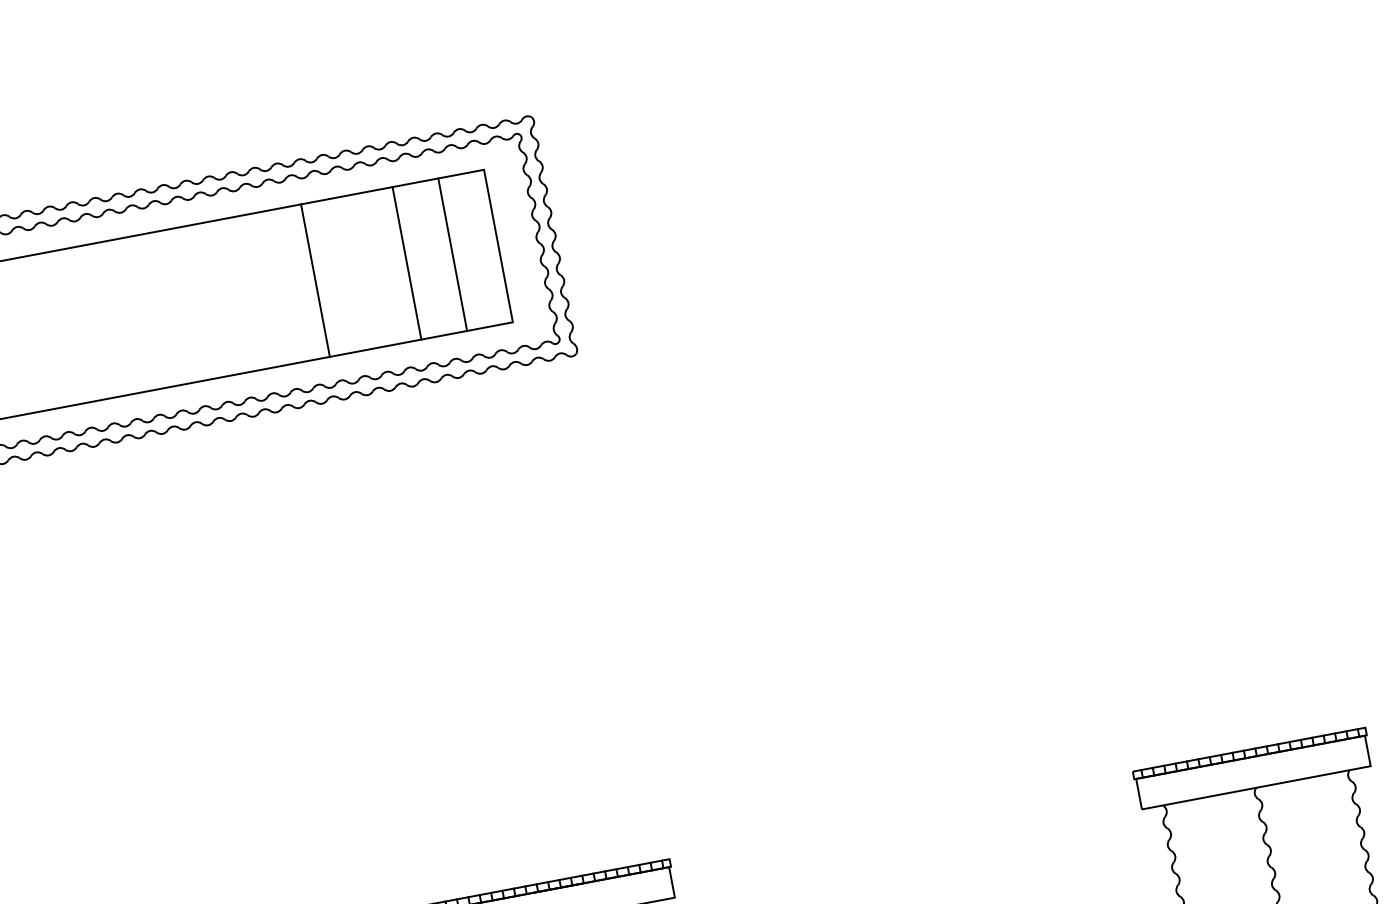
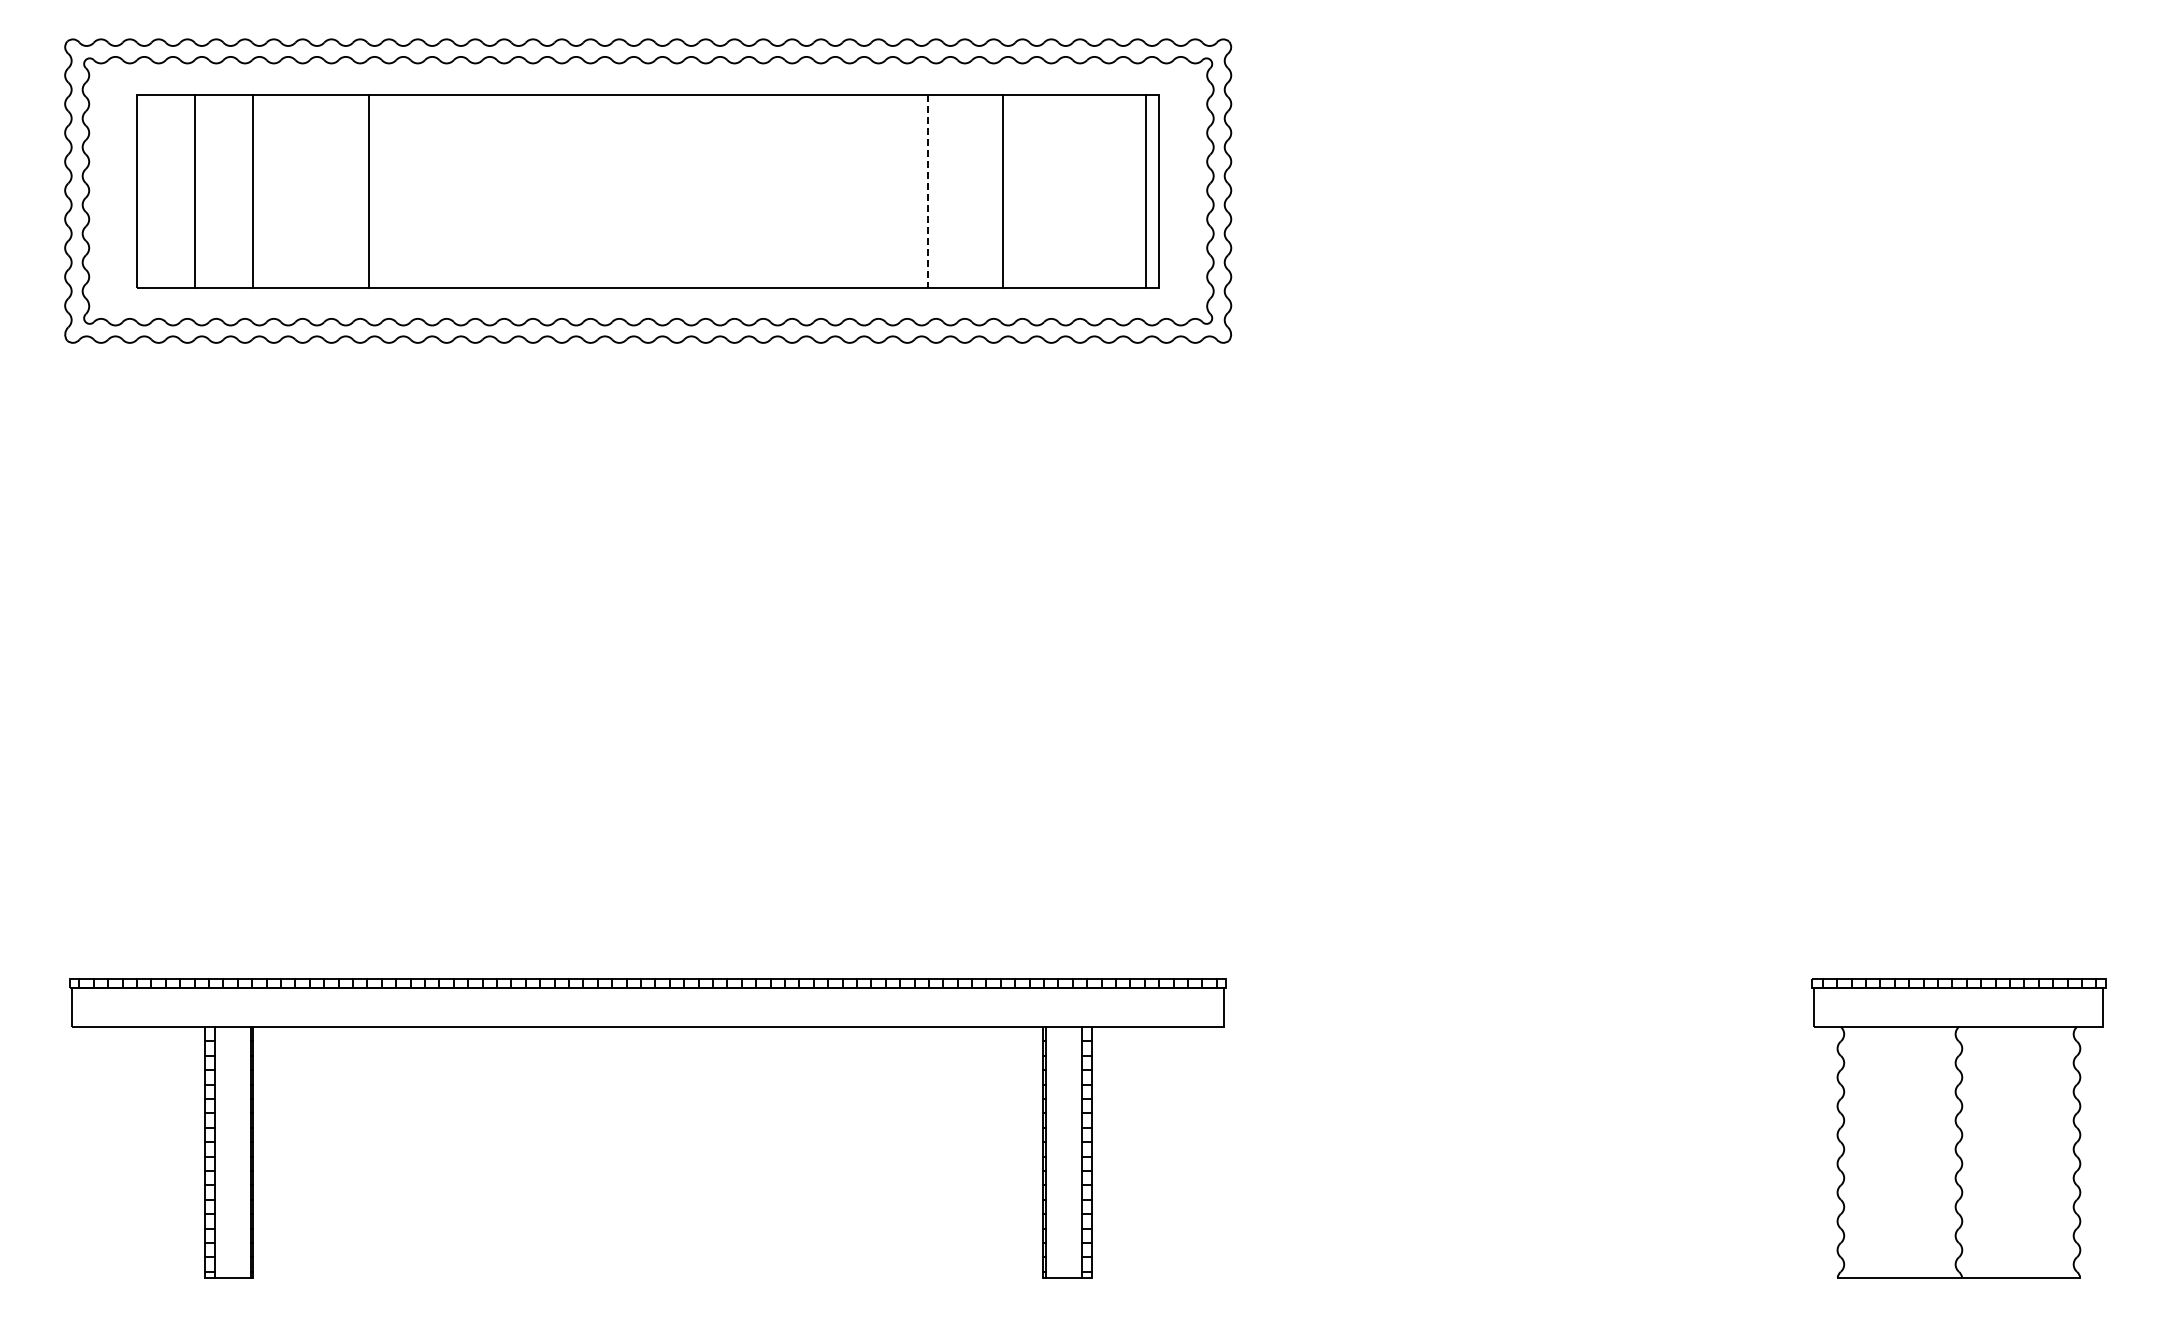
line: (452, 254) -> (1146, 190), moved
line: (407, 262) -> (1003, 190), moved
line: (315, 280) -> (927, 191), solid -> dashed

